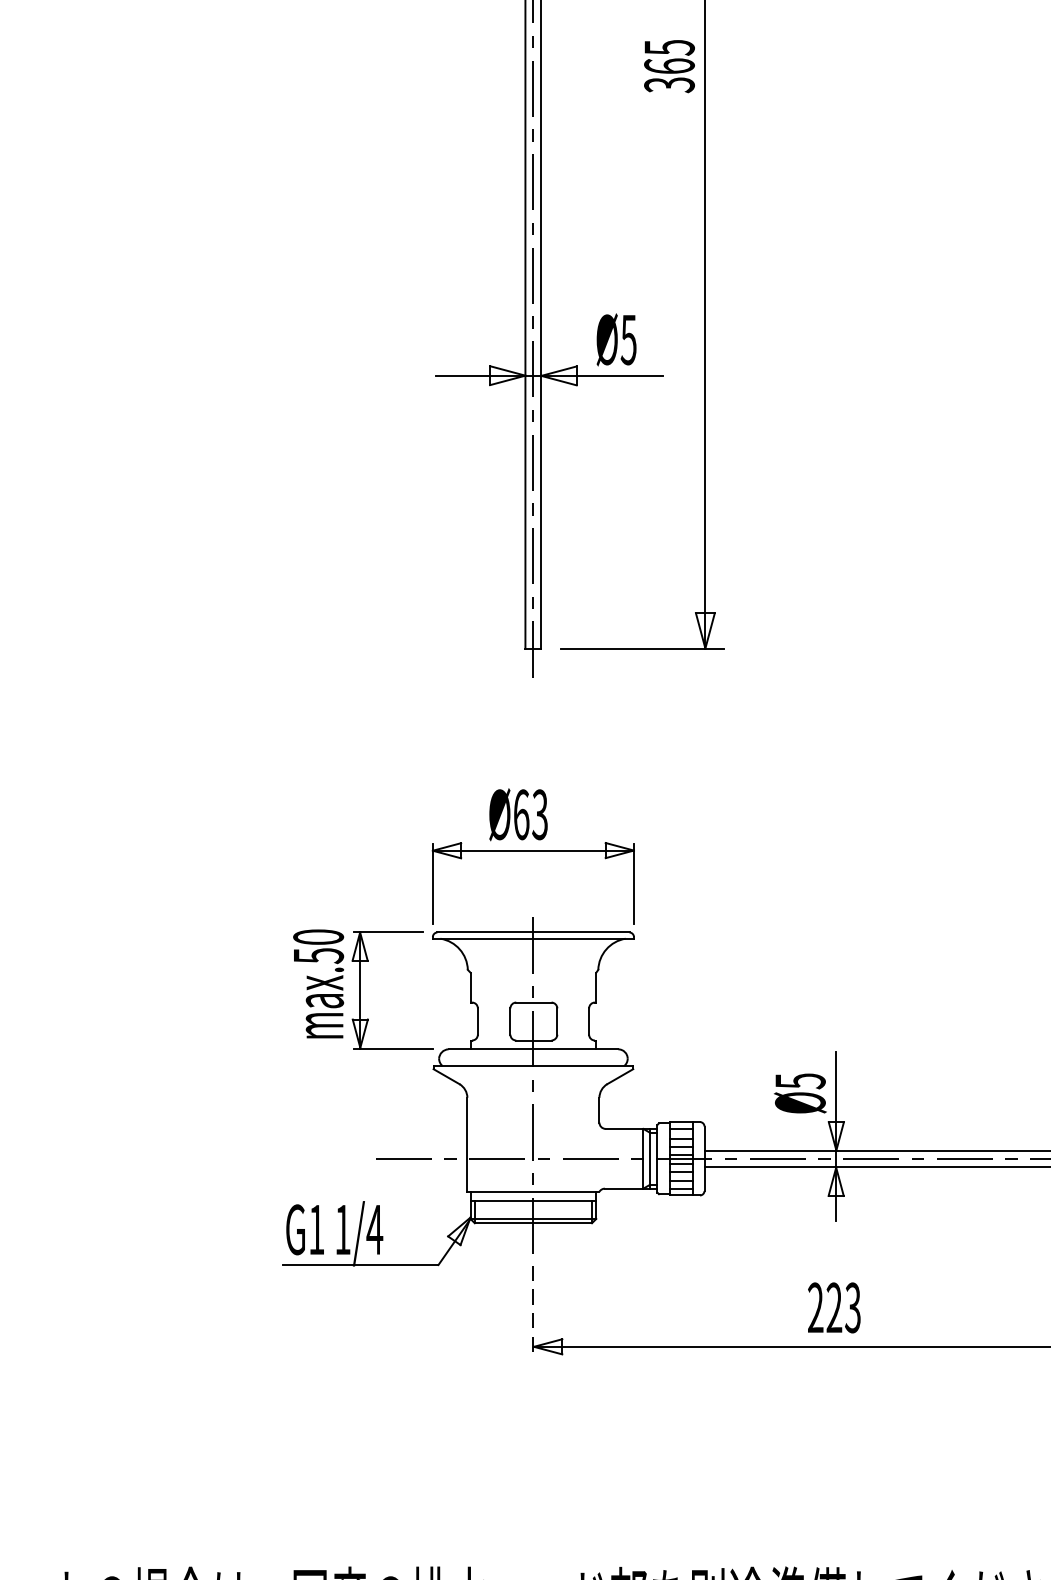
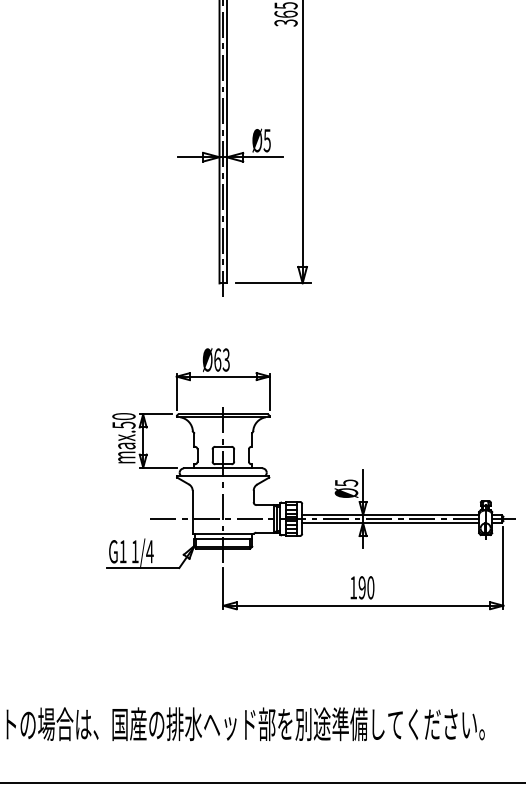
text: (834, 1307) -> (362, 587), 223 -> 190
line: (534, 1309) -> (223, 588), dashed -> solid

